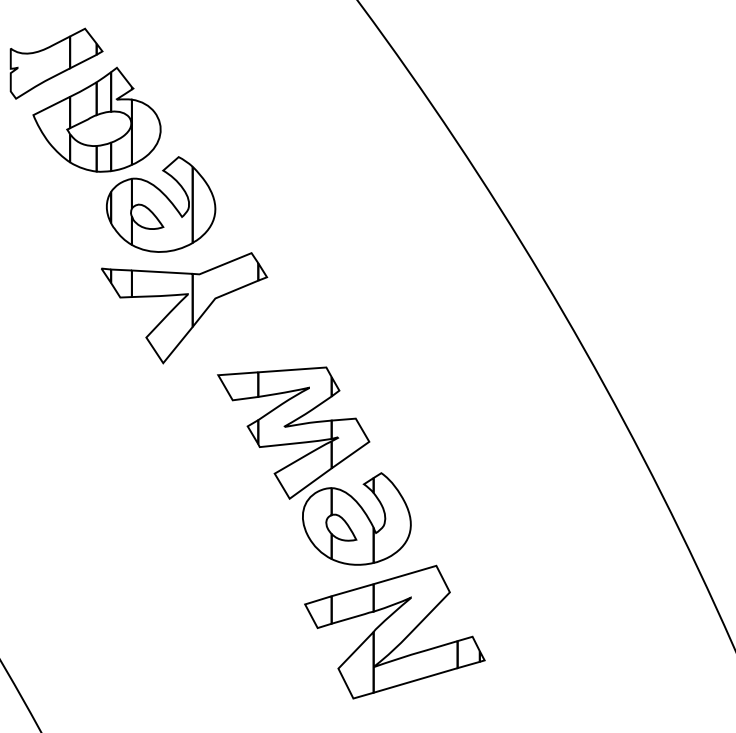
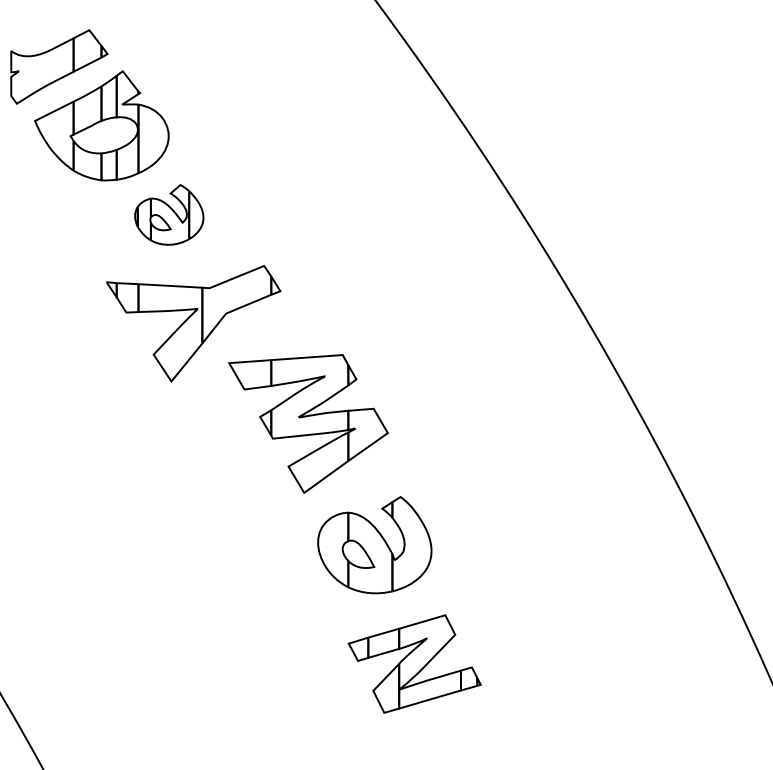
part: (161, 204) -> (169, 214), size x0.6
part: (293, 432) -> (308, 423), moved
part: (394, 631) -> (414, 663), size x0.7

